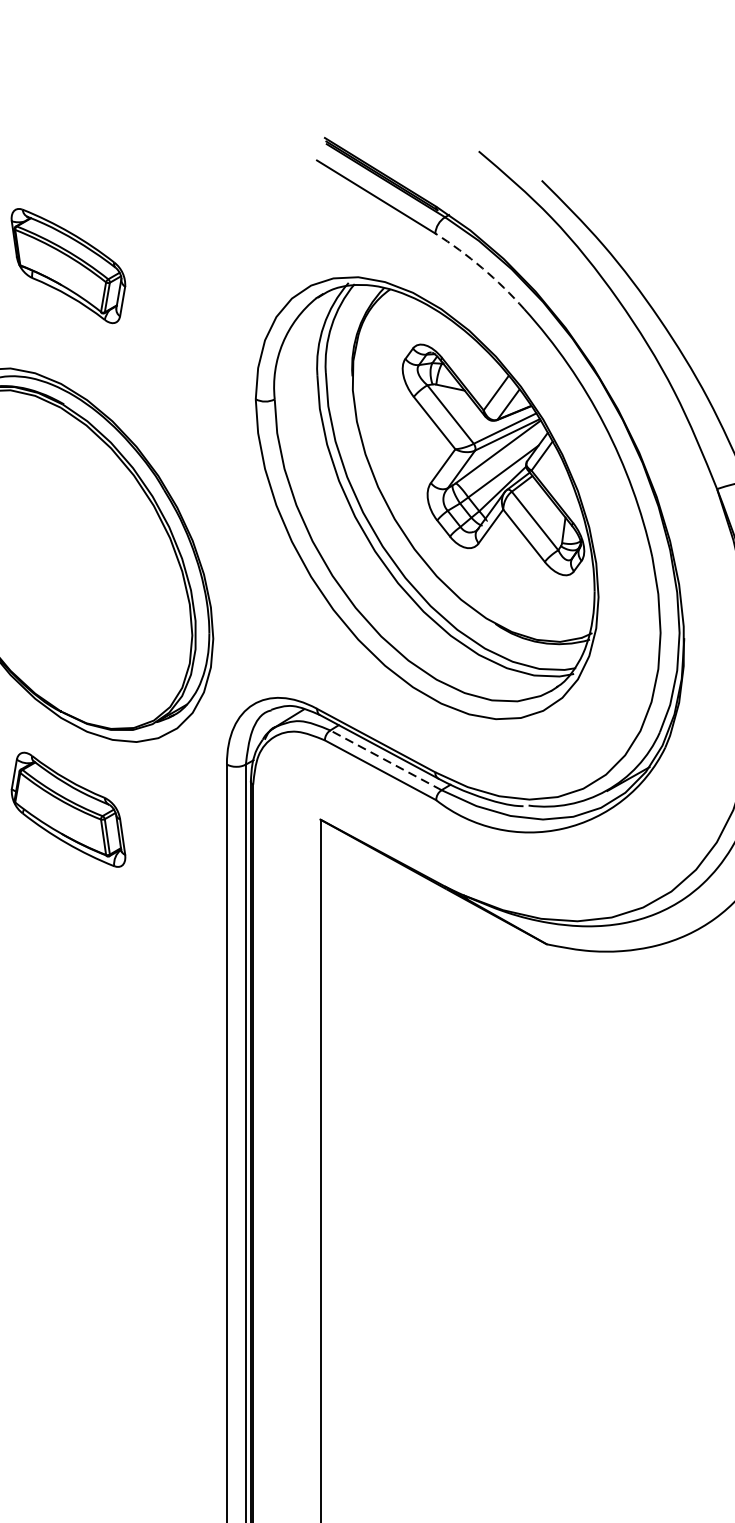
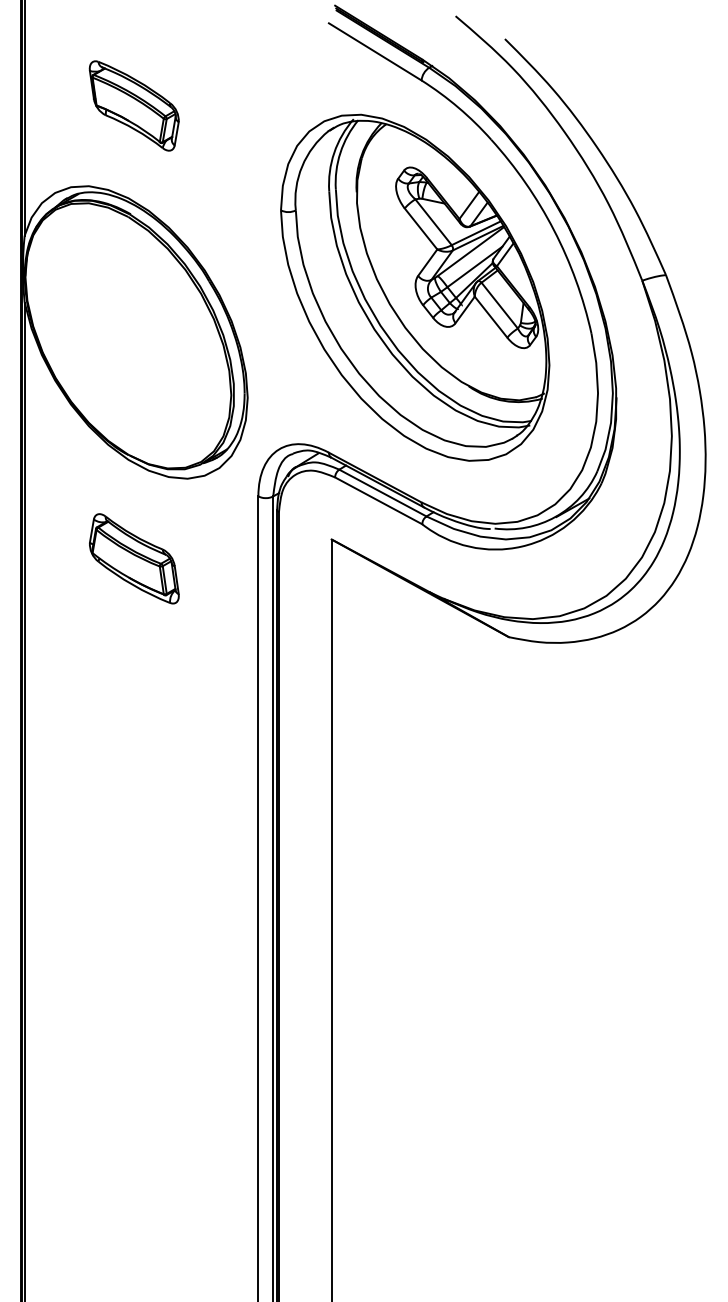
arc: (482, 267) -> (458, 107), dashed -> solid
line: (385, 759) -> (382, 492), dashed -> solid
part: (68, 809) -> (134, 558), moved

